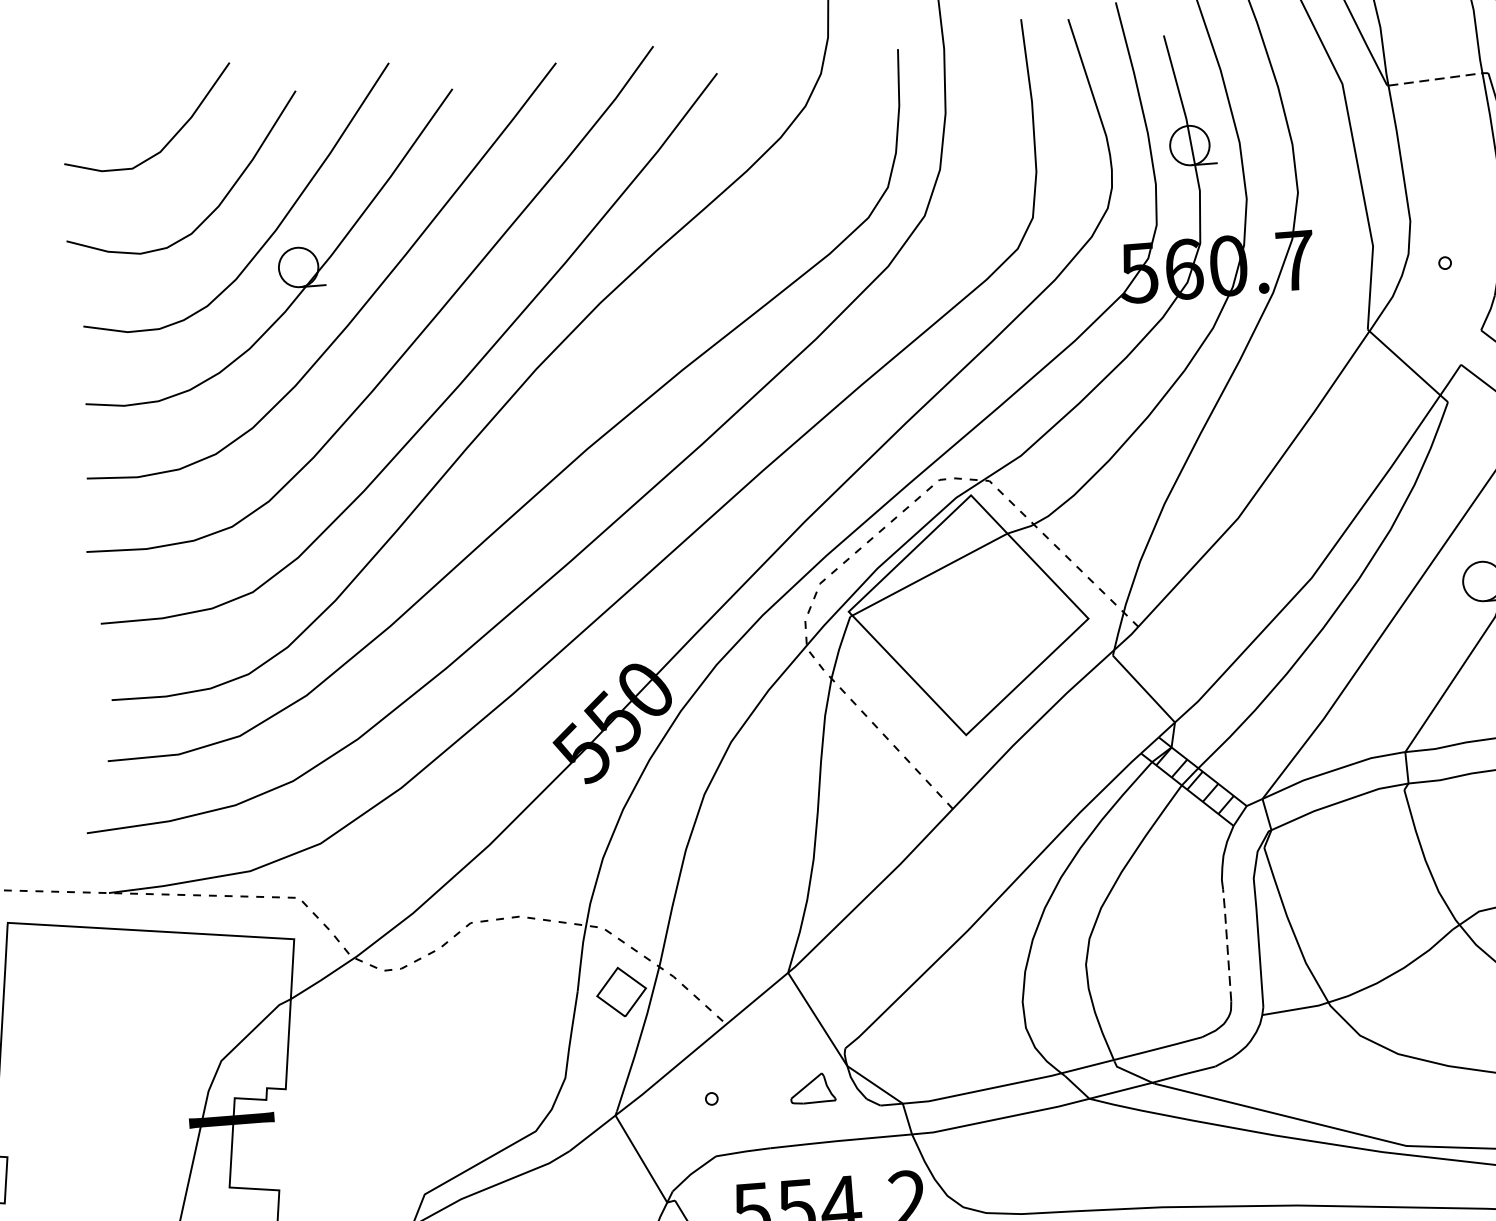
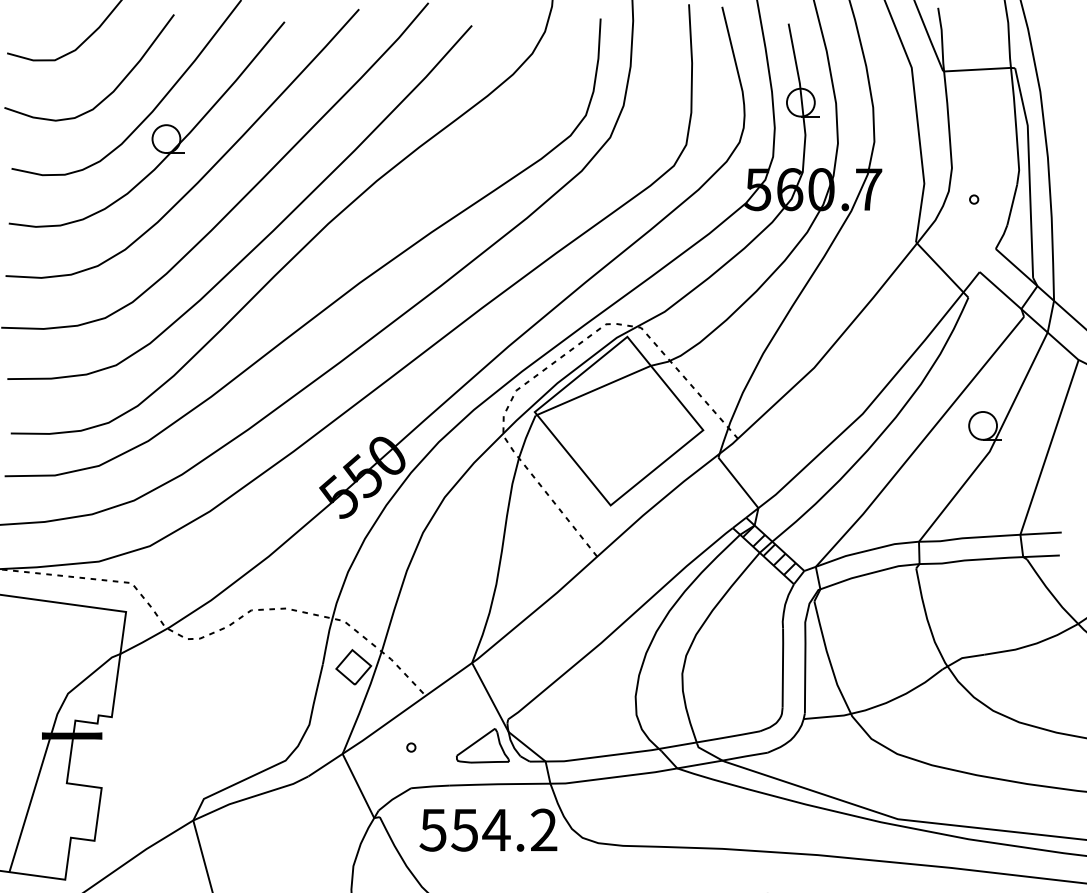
line: (1435, 79) -> (977, 69), dashed -> solid
line: (1226, 944) -> (782, 667), dashed -> solid
part: (811, 1088) -> (482, 745), size x1.67

